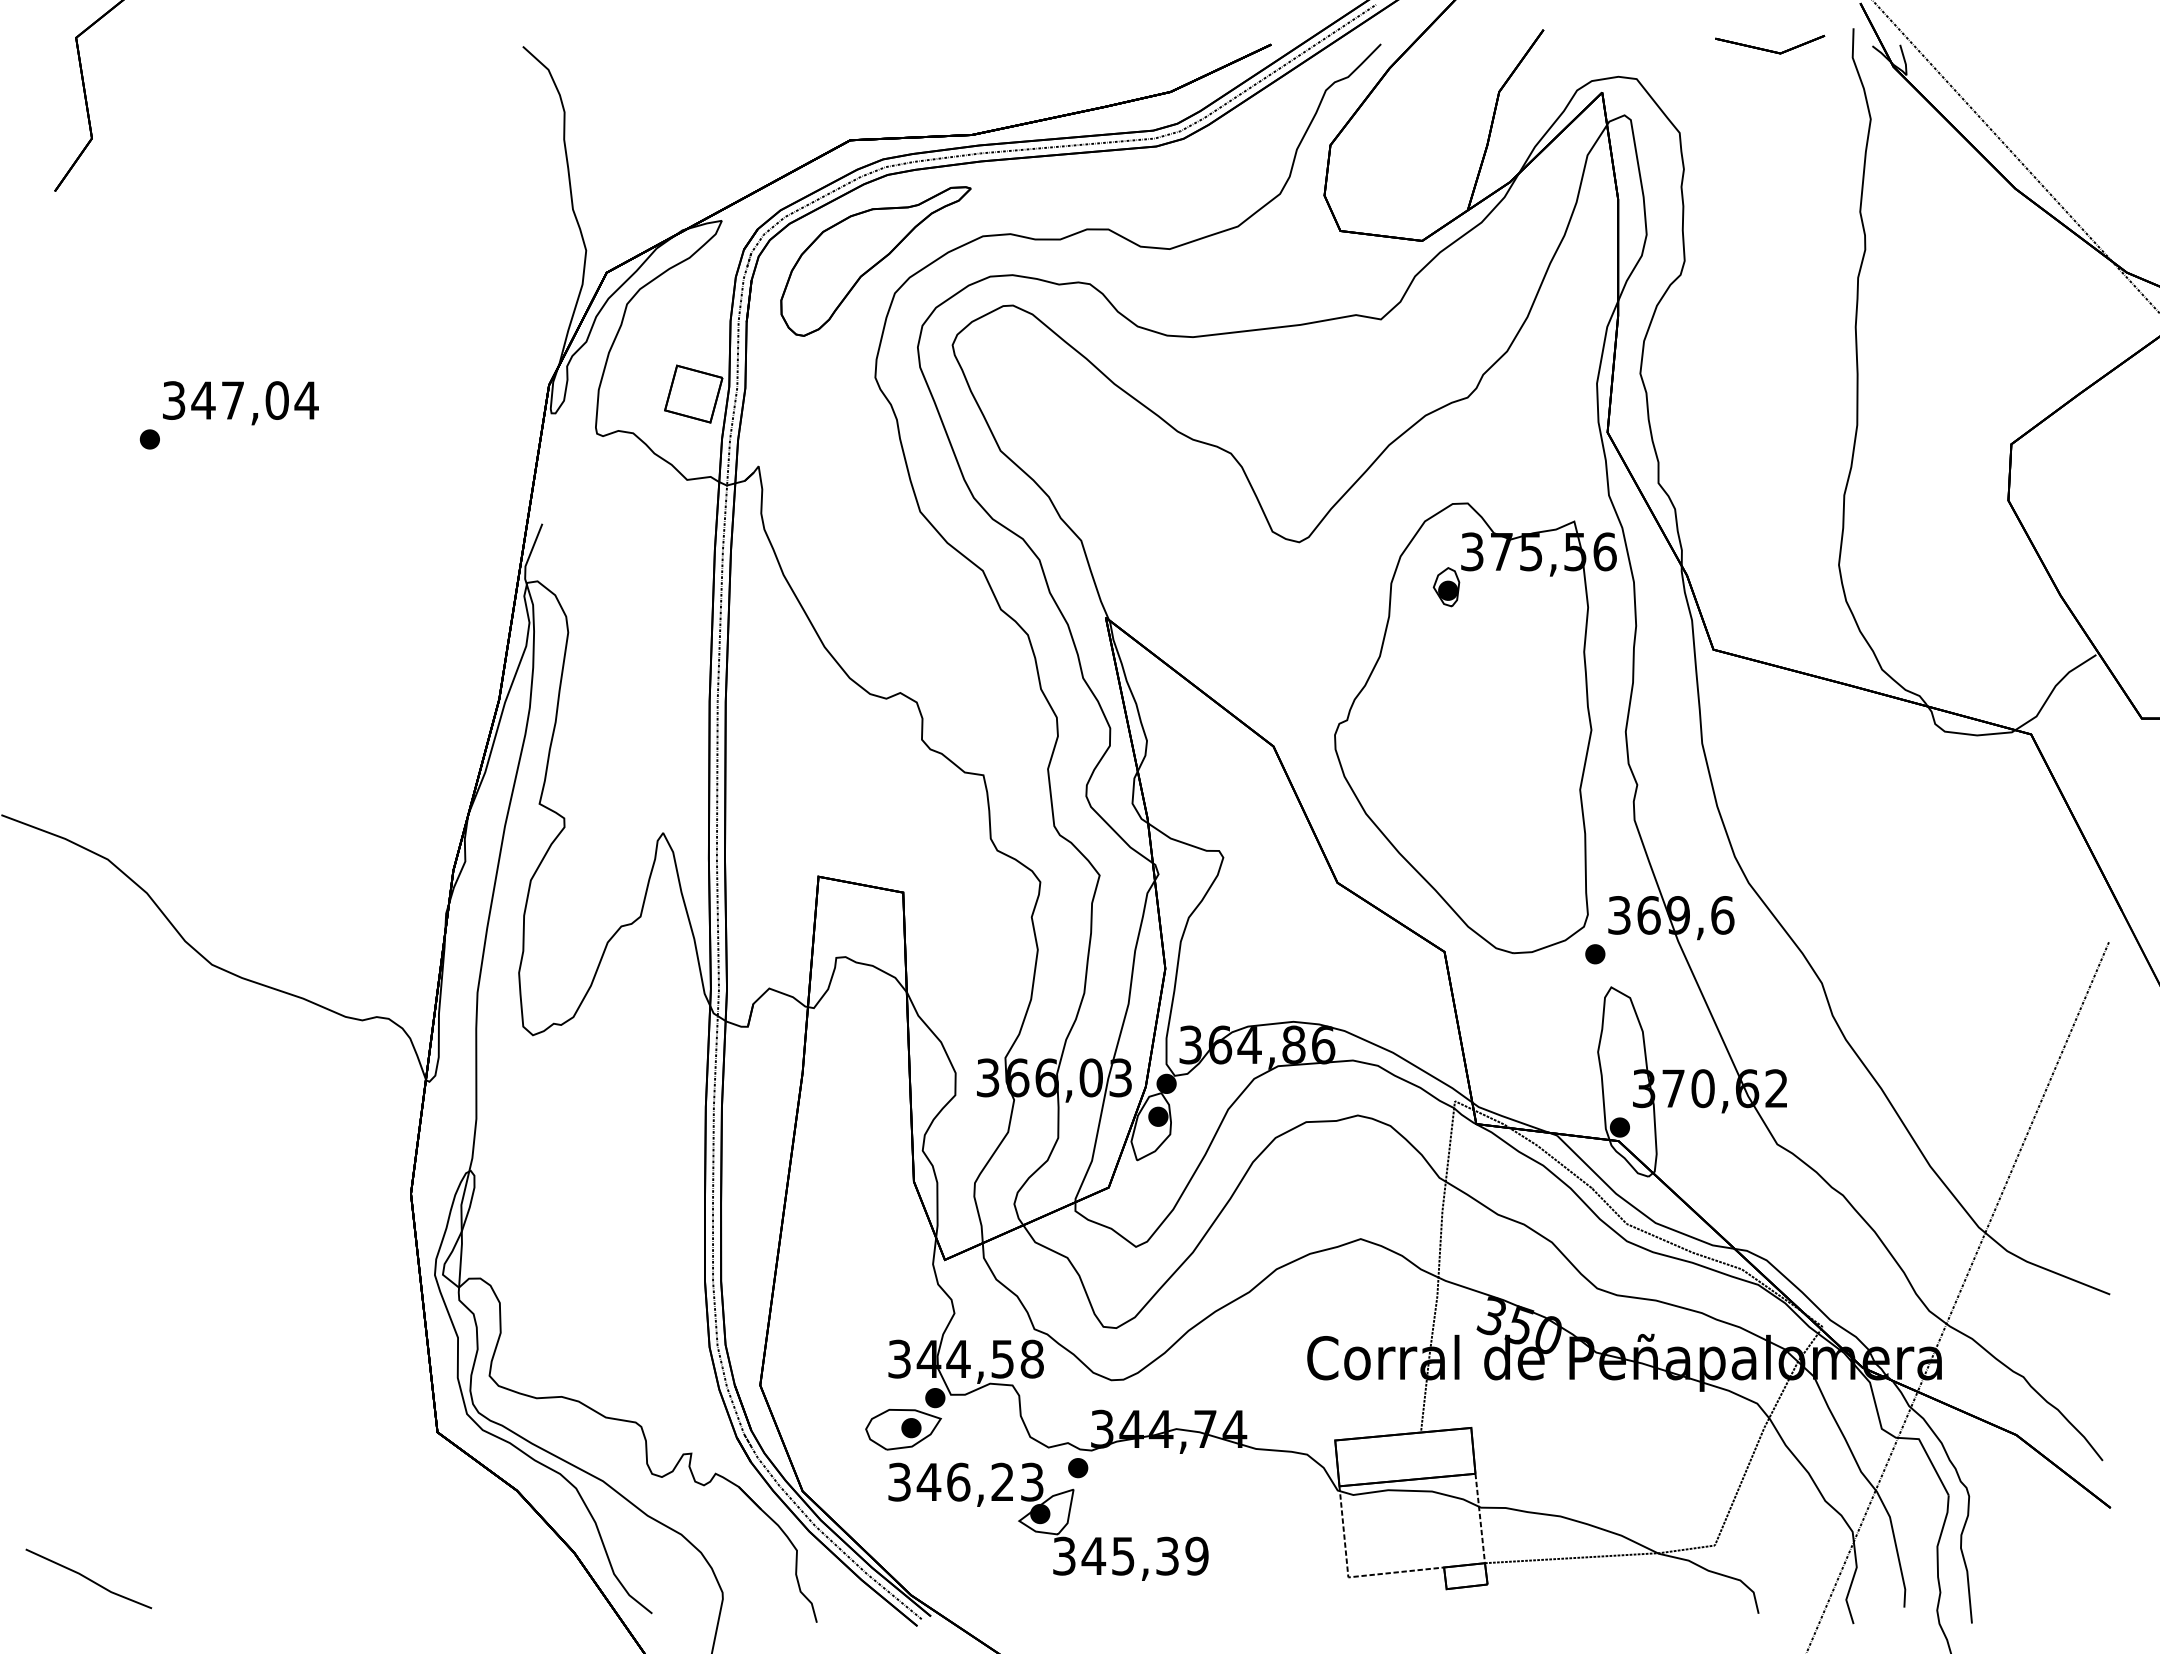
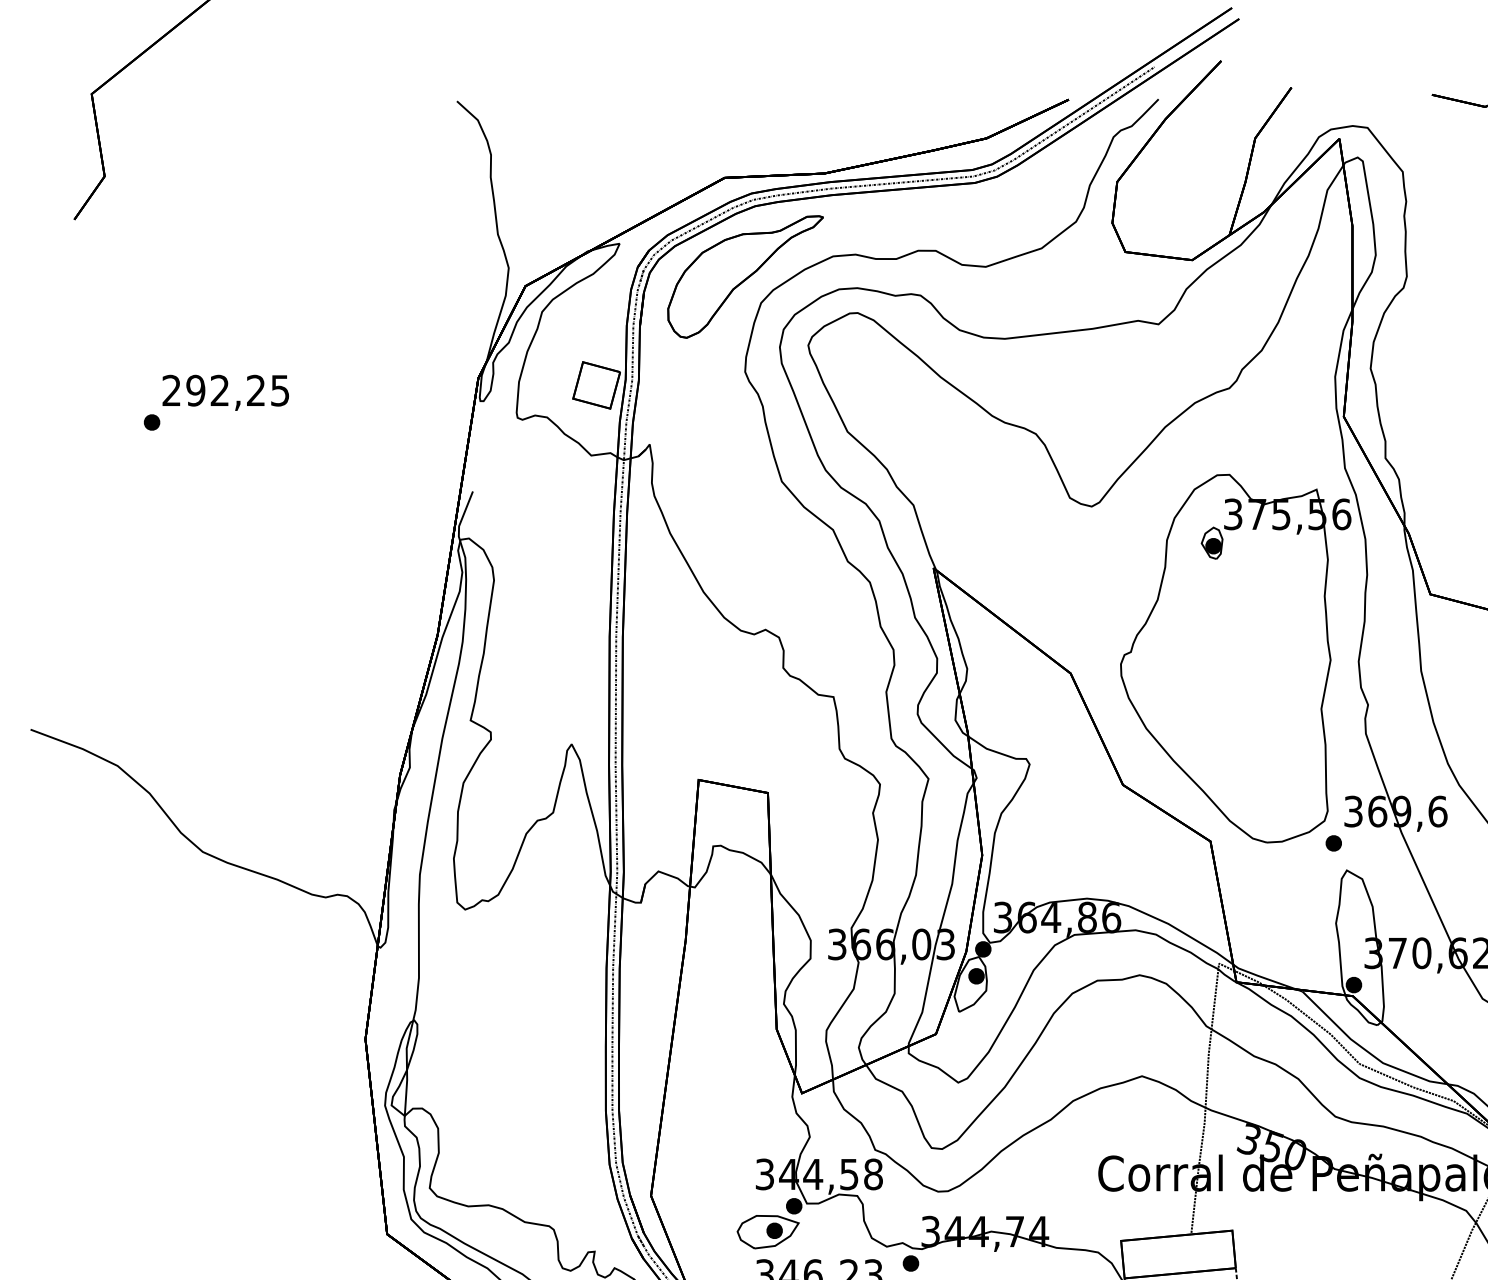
text: (240, 400) -> (226, 390), 347,04 -> 292,25

